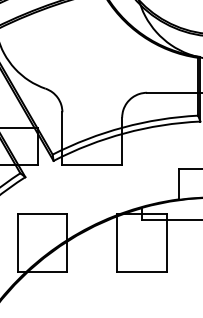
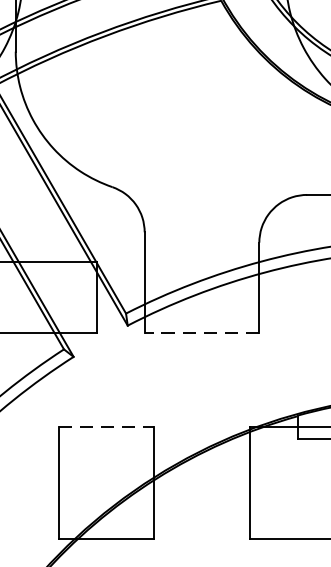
line: (92, 164) -> (202, 332), solid -> dashed
line: (42, 213) -> (106, 426), solid -> dashed

